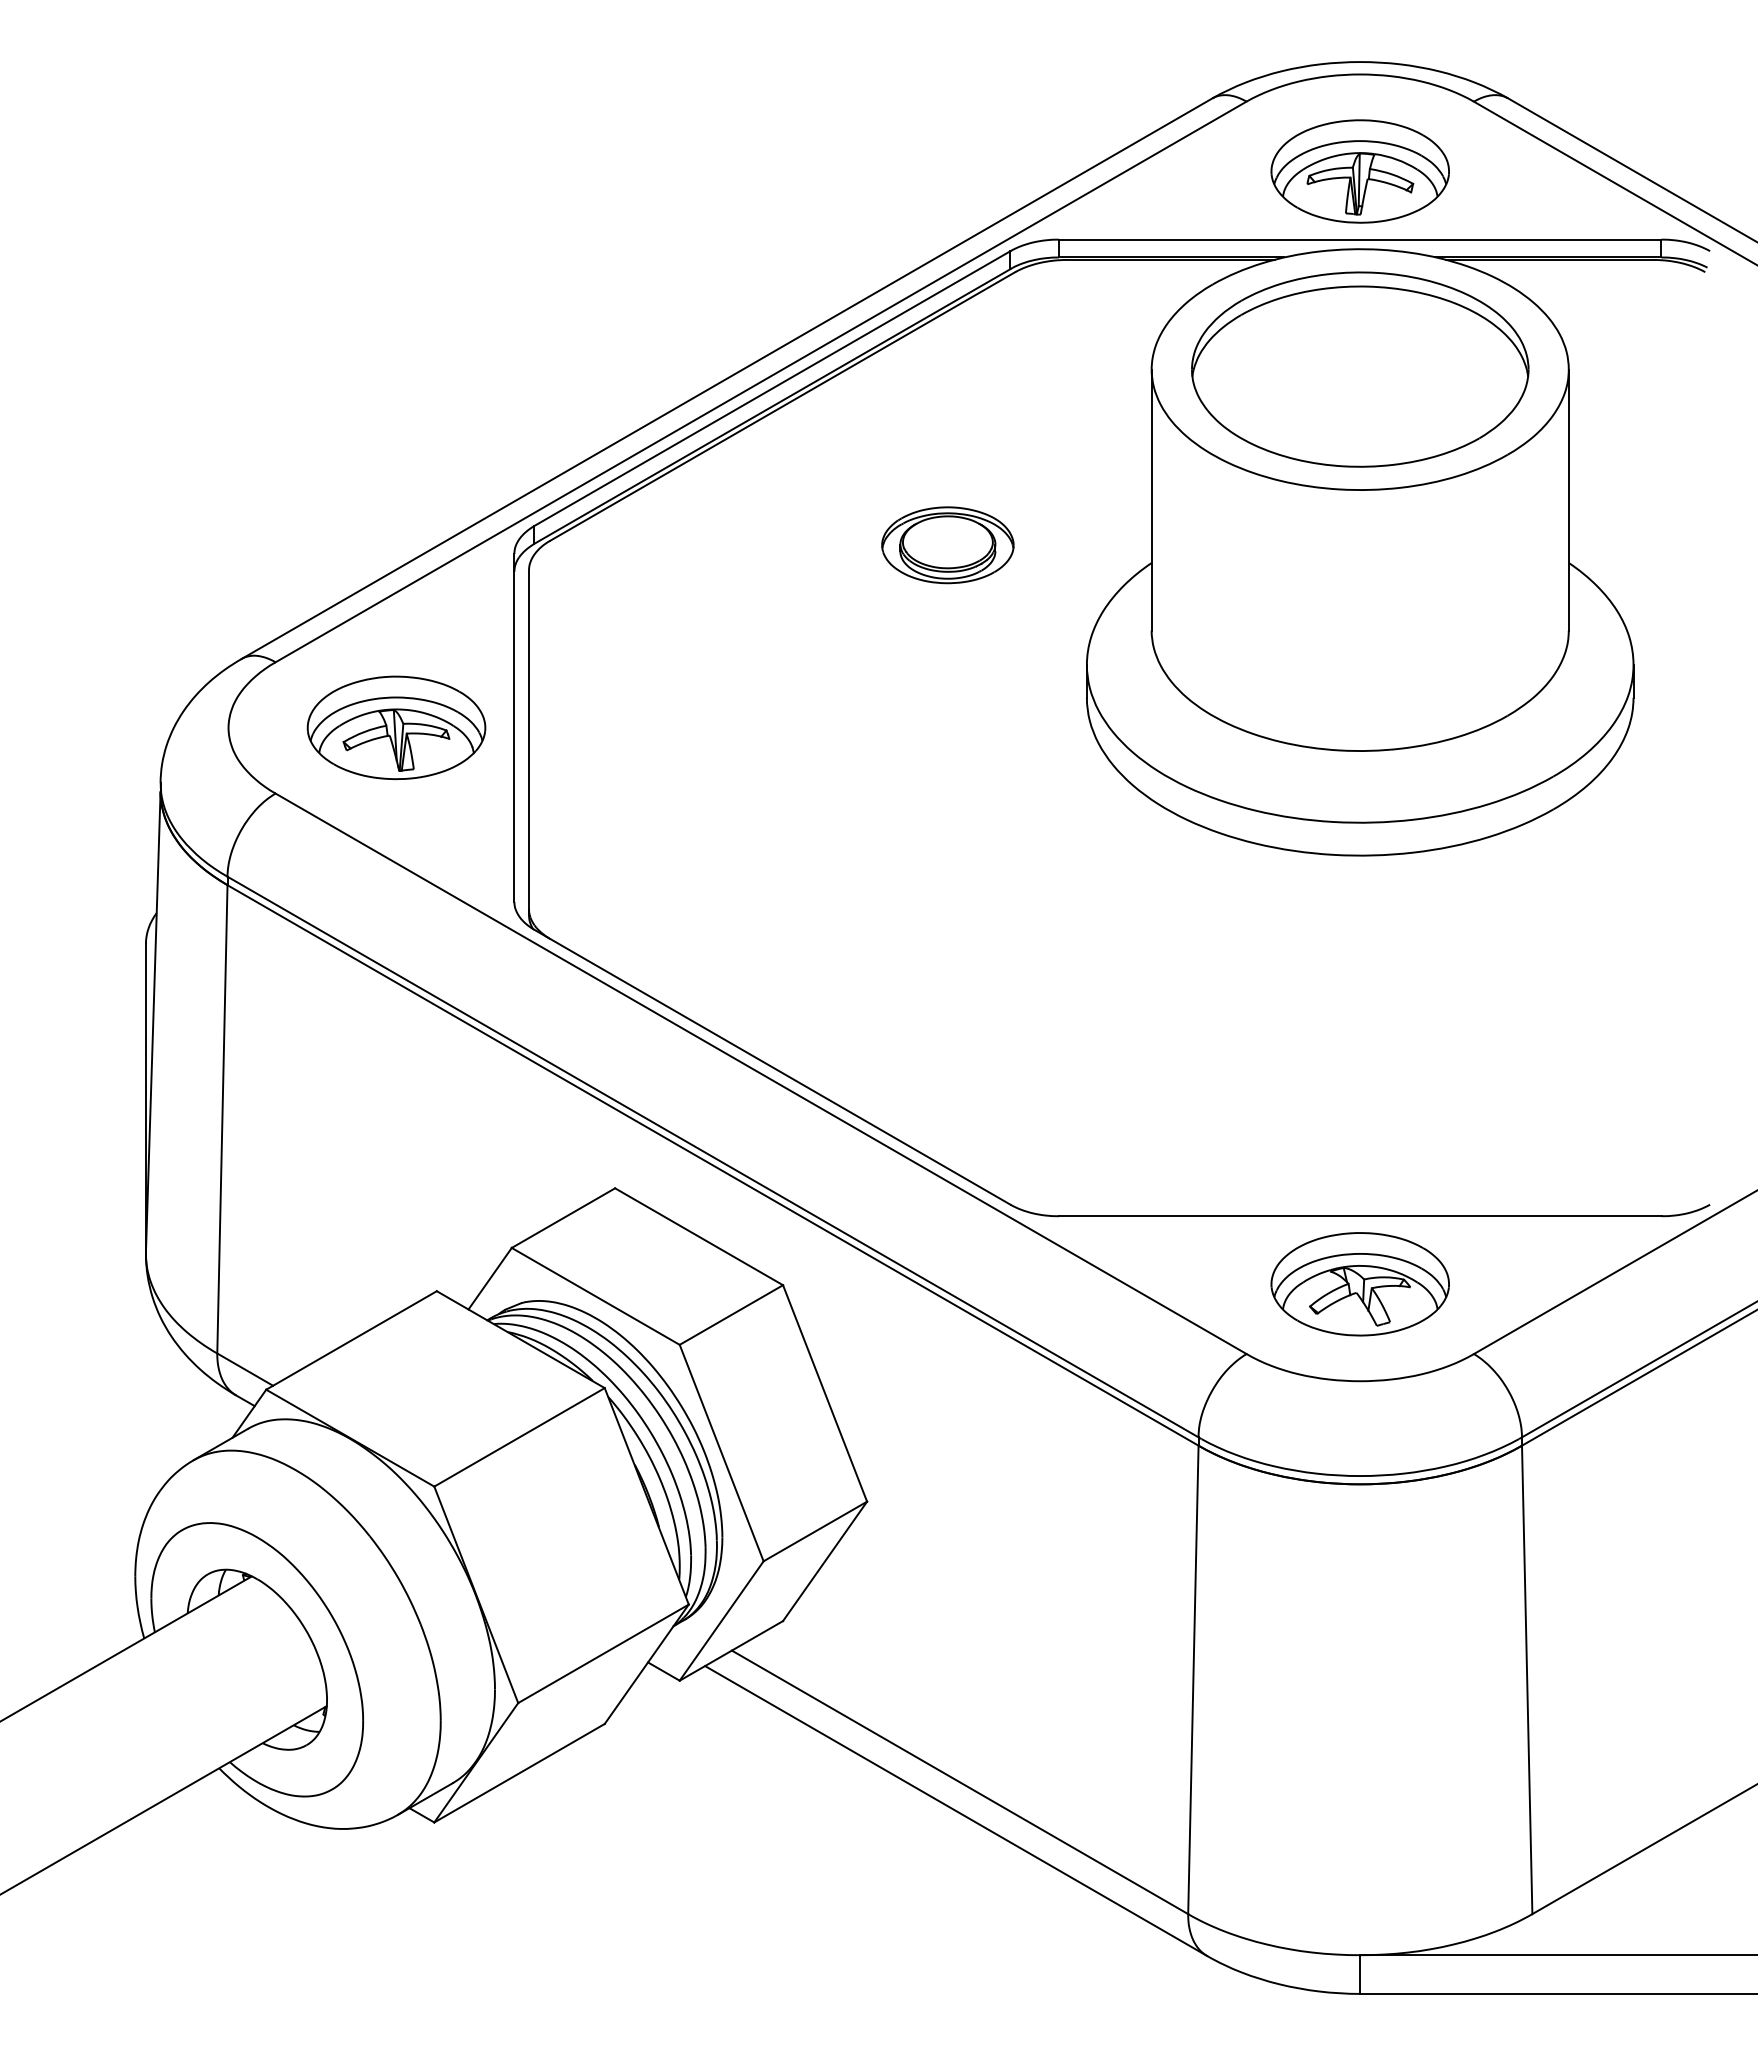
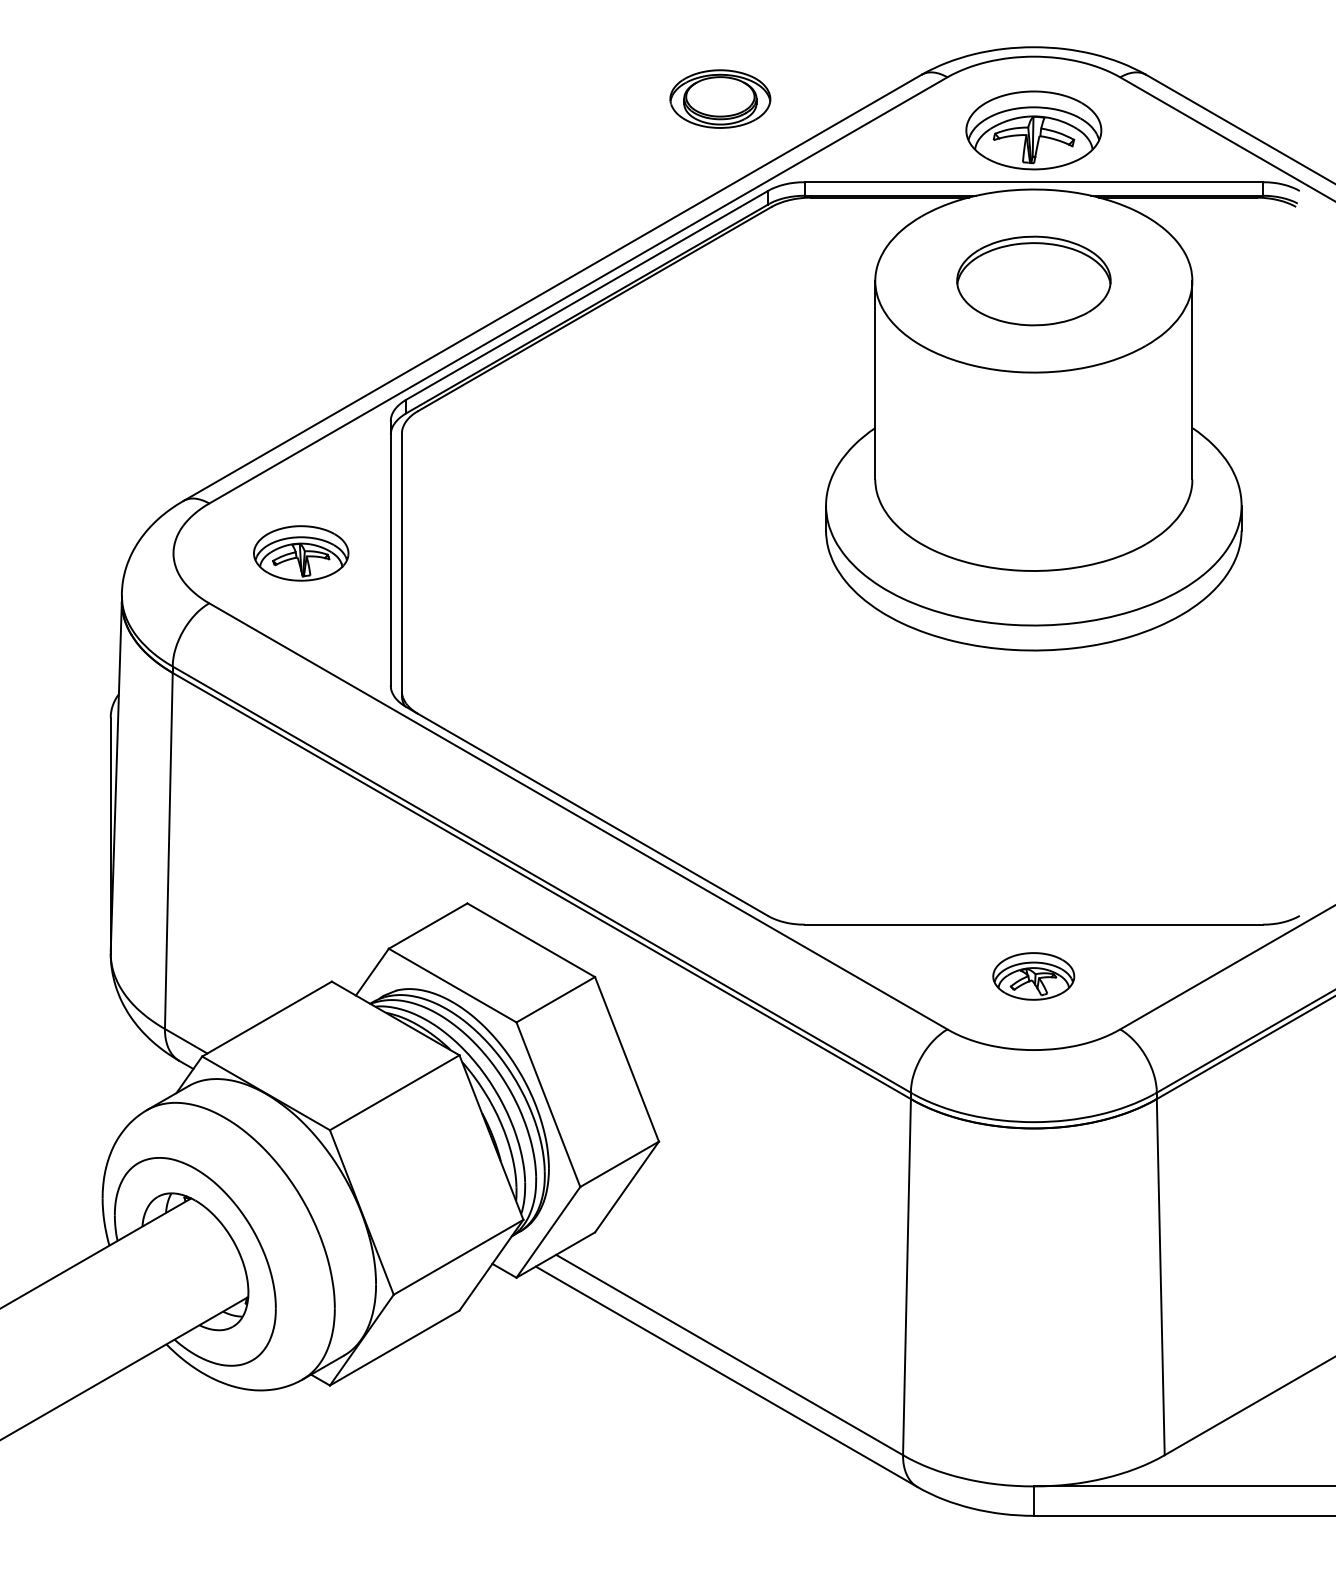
part: (1360, 369) -> (1034, 280), size x0.6
part: (947, 545) -> (720, 99), moved
part: (396, 727) -> (301, 553), size x0.7
part: (1359, 1284) -> (1033, 976), size x0.6

